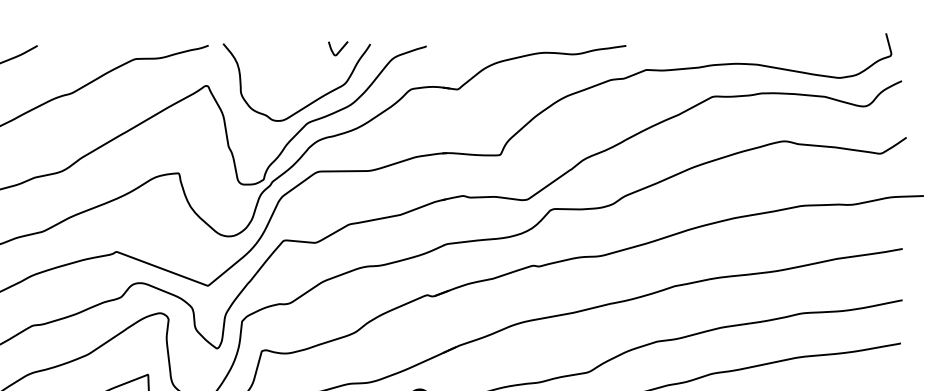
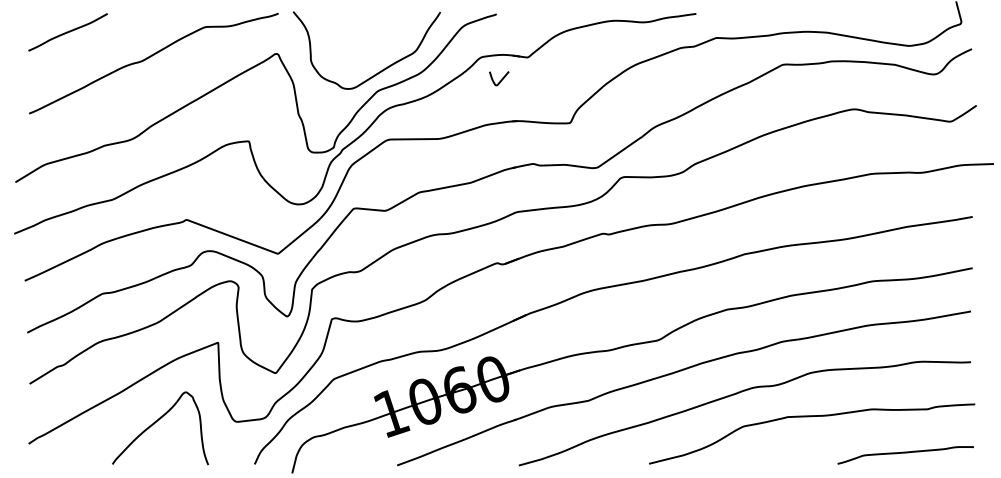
curve: (340, 48) -> (501, 78), moved

